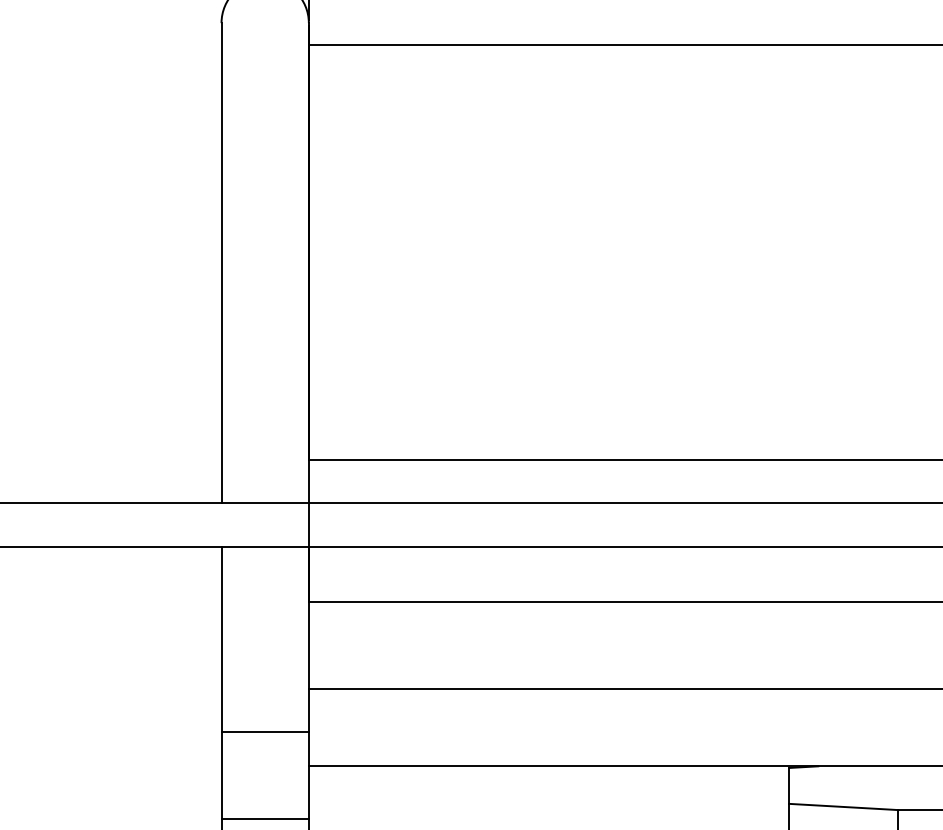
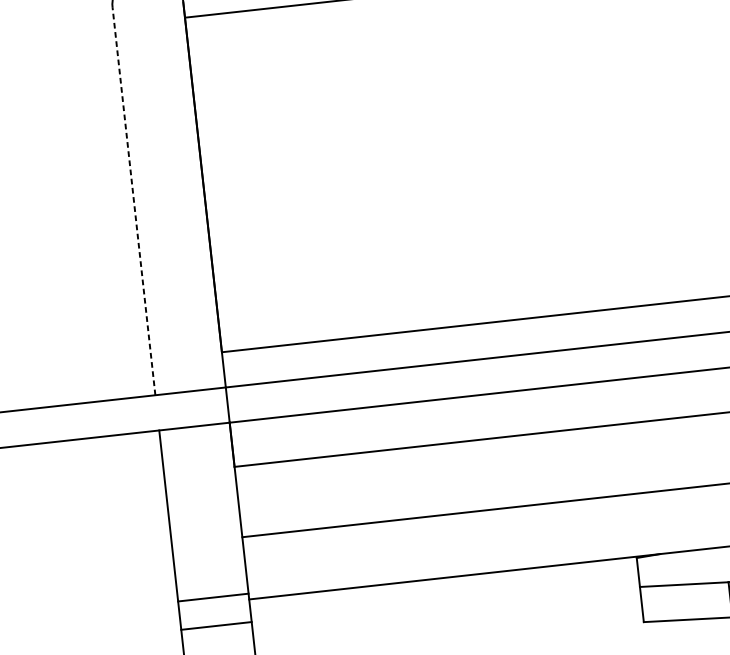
line: (221, 262) -> (133, 200), solid -> dashed
line: (264, 732) -> (212, 597), moved
line: (264, 819) -> (215, 626), moved

